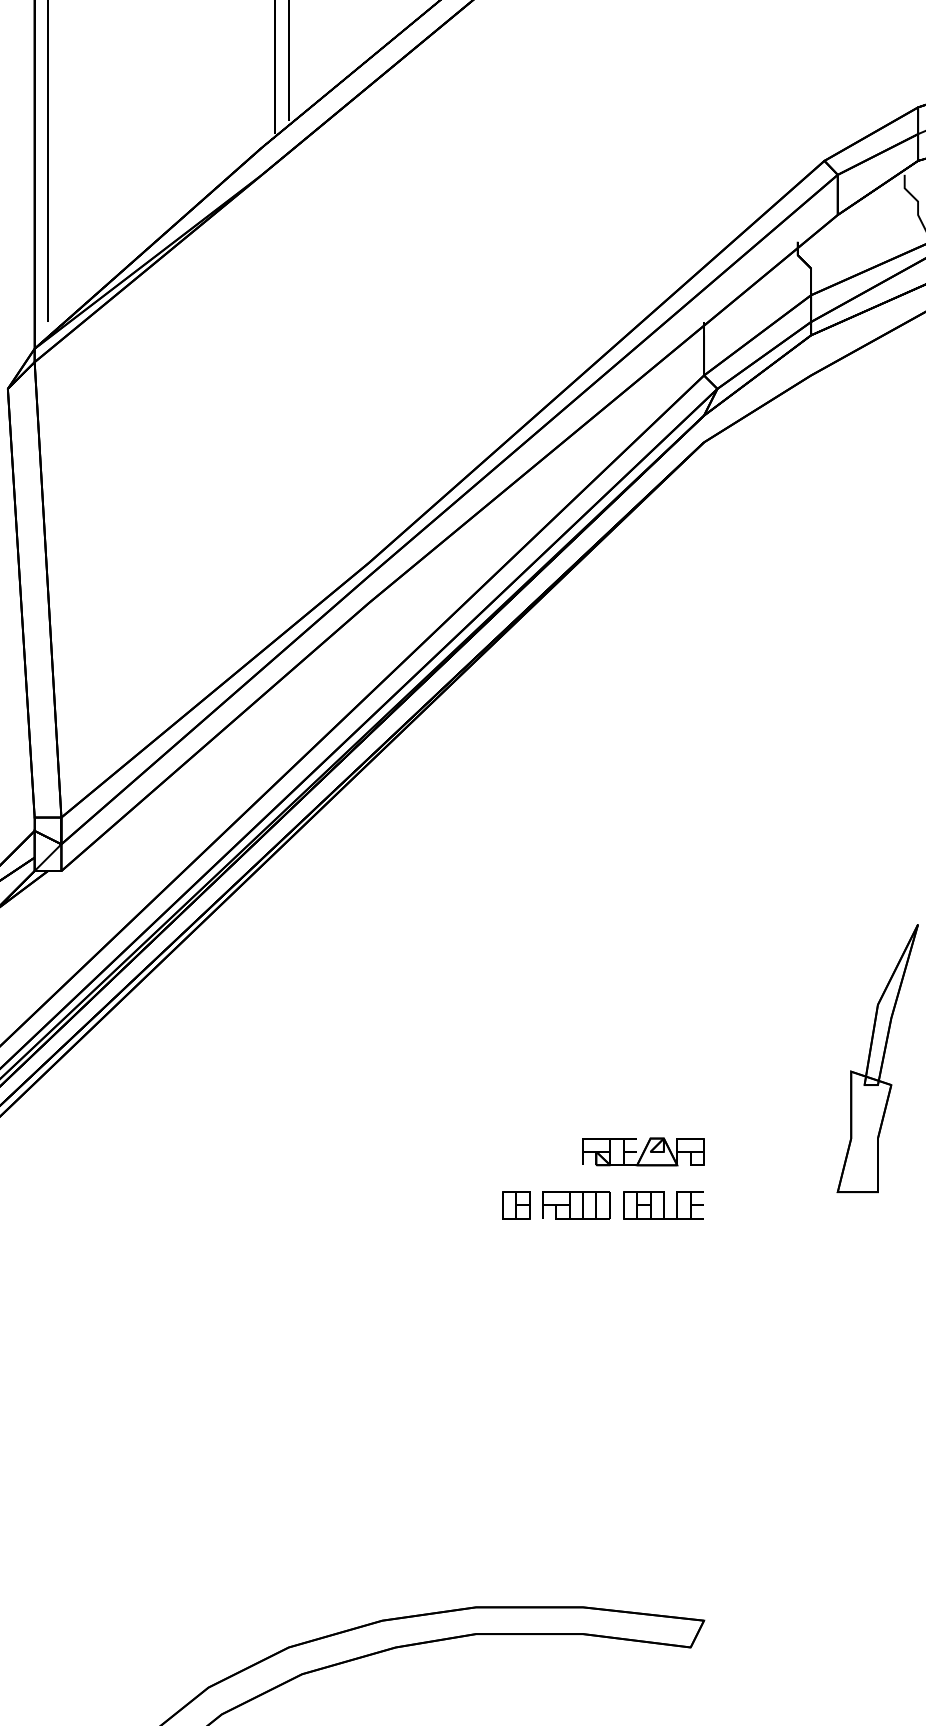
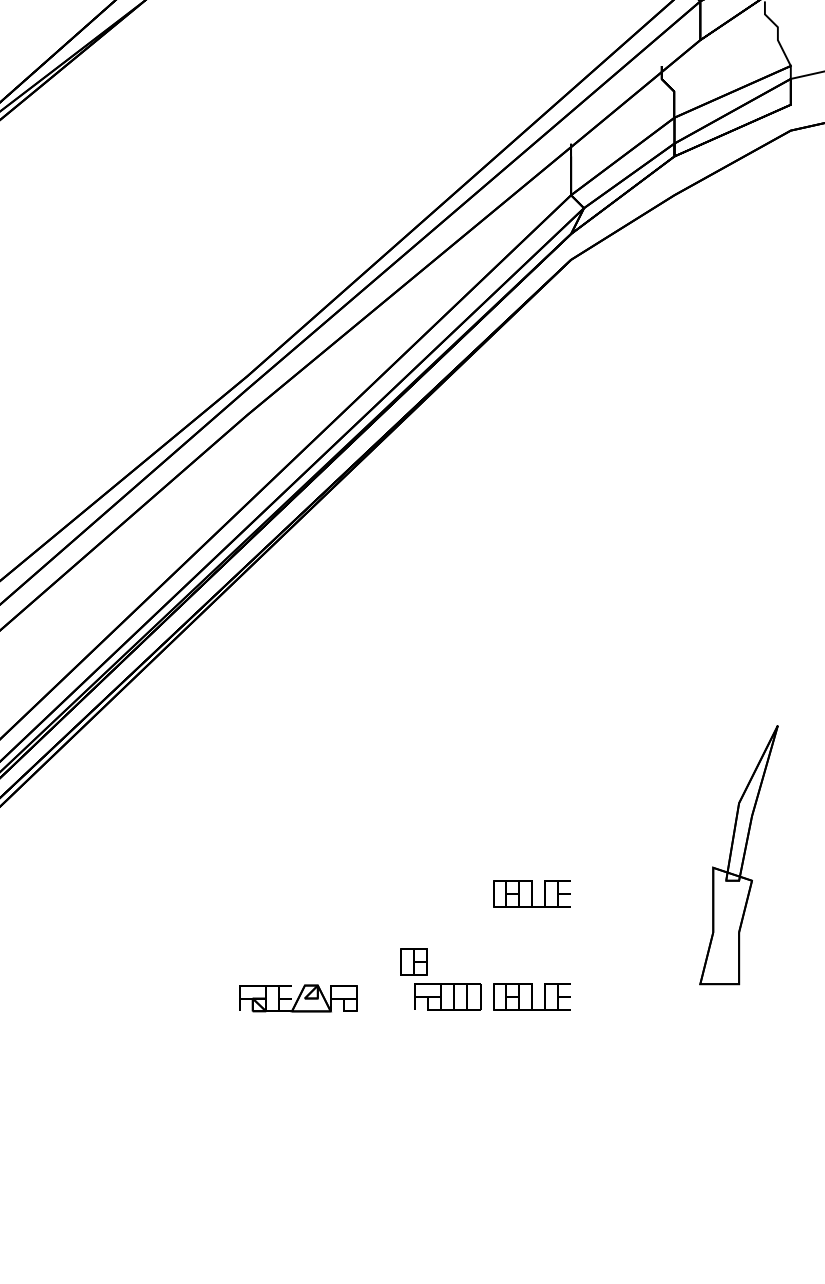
part: (663, 1098) -> (531, 893), added
part: (643, 1151) -> (298, 998), moved
part: (516, 1205) -> (414, 962), moved

